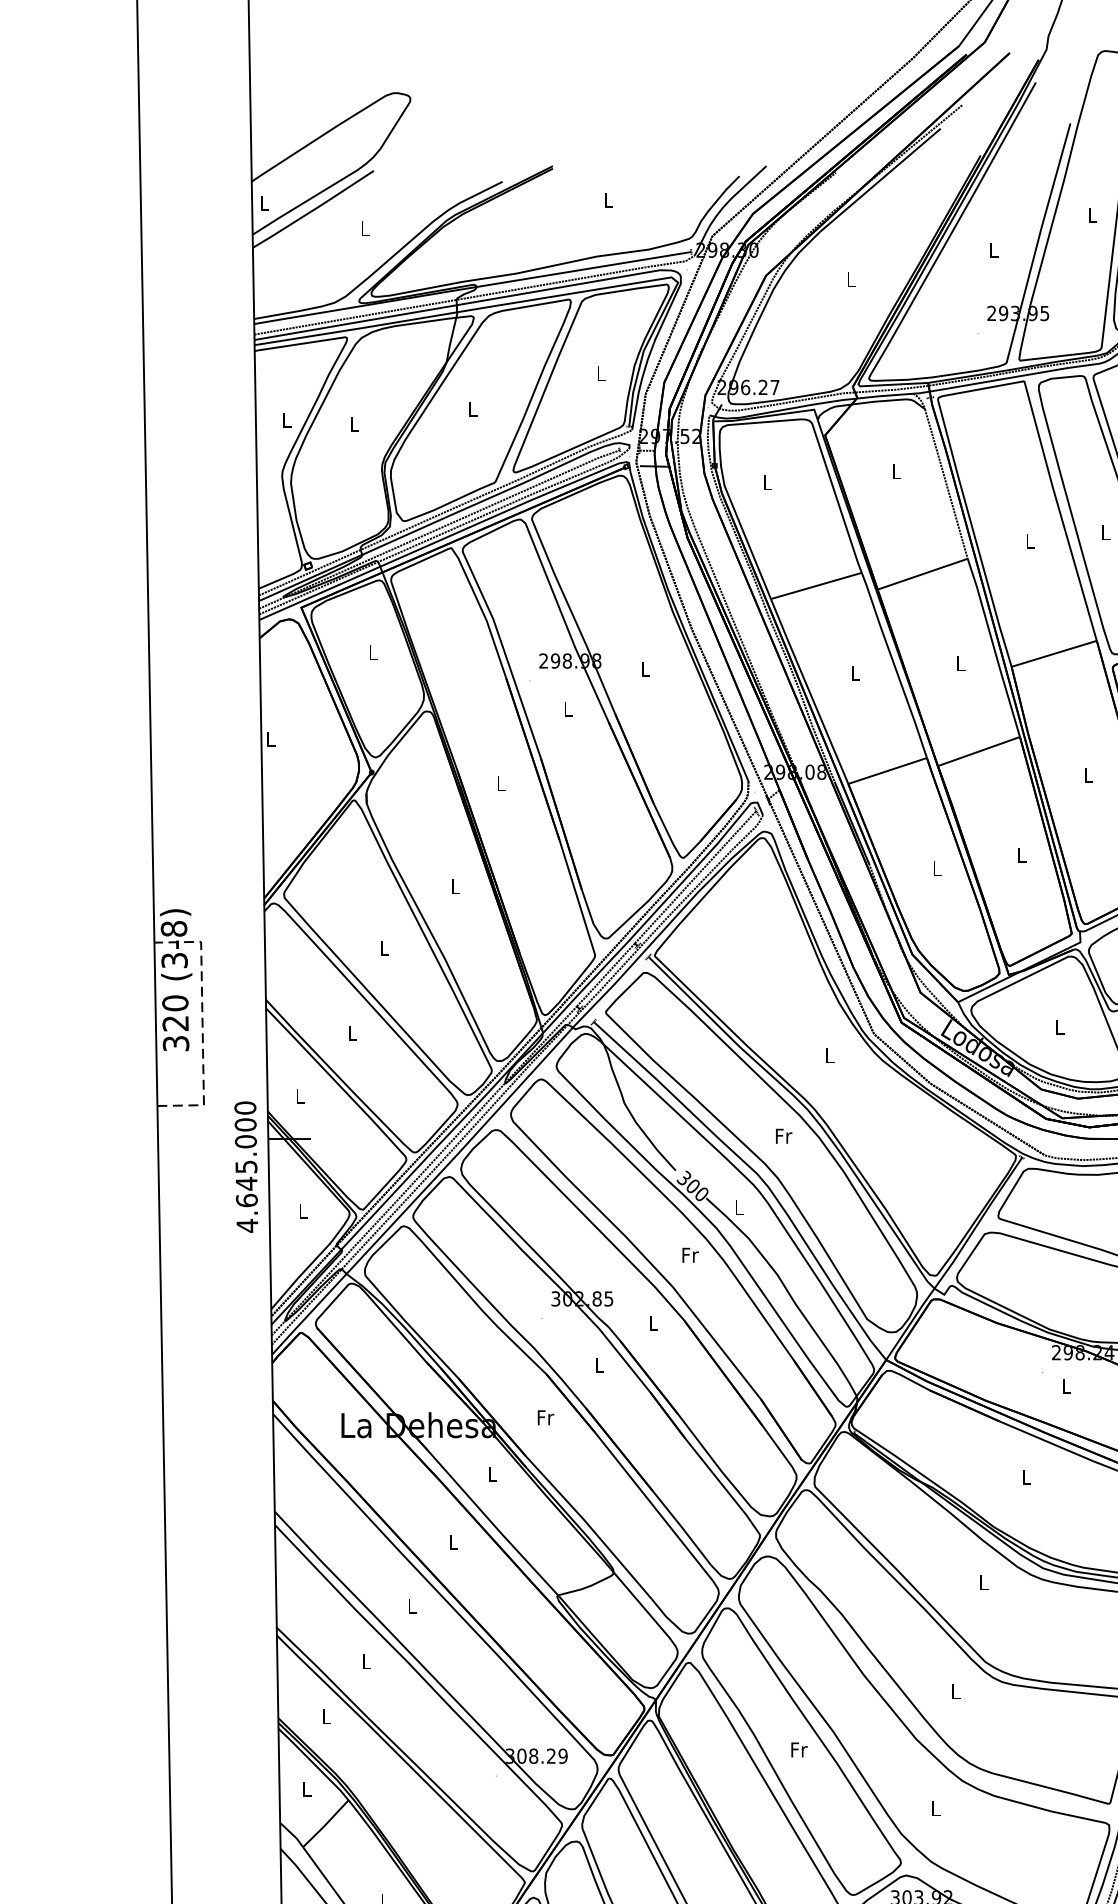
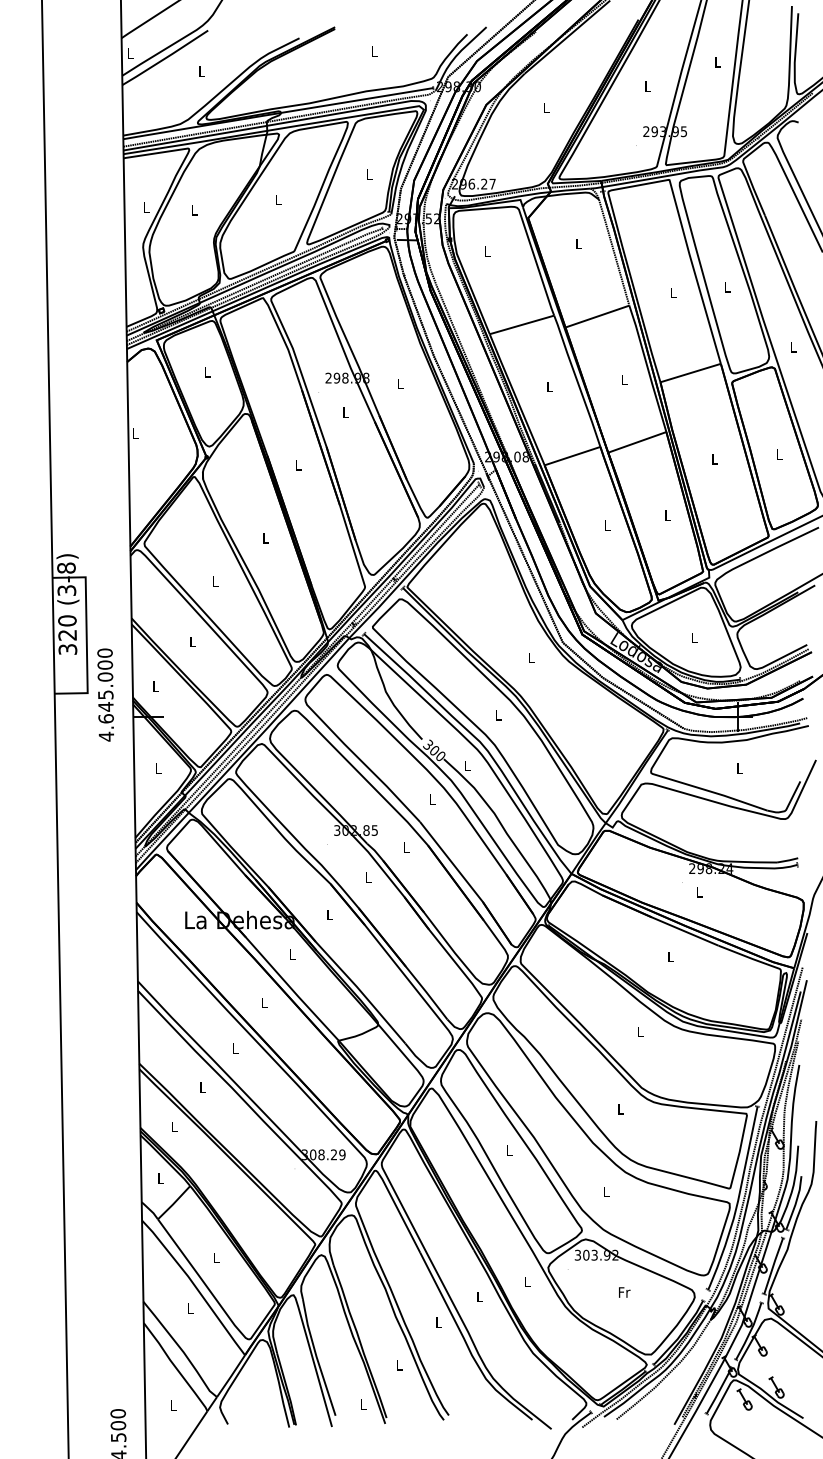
line: (202, 1023) -> (86, 635), dashed -> solid
text: (783, 1135) -> (498, 714), Fr -> L
text: (246, 1166) -> (105, 694), moved
text: (690, 1255) -> (432, 799), Fr -> L
text: (546, 1417) -> (330, 914), Fr -> L
text: (798, 1750) -> (509, 1150), Fr -> L

